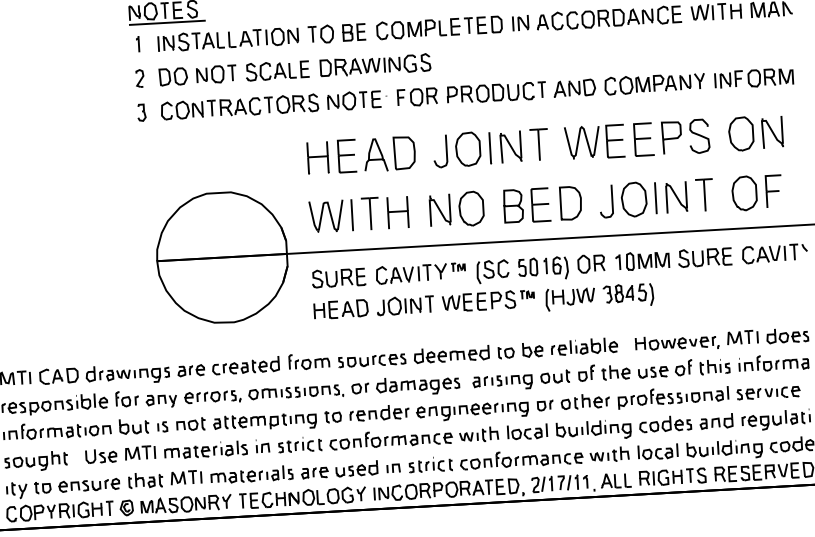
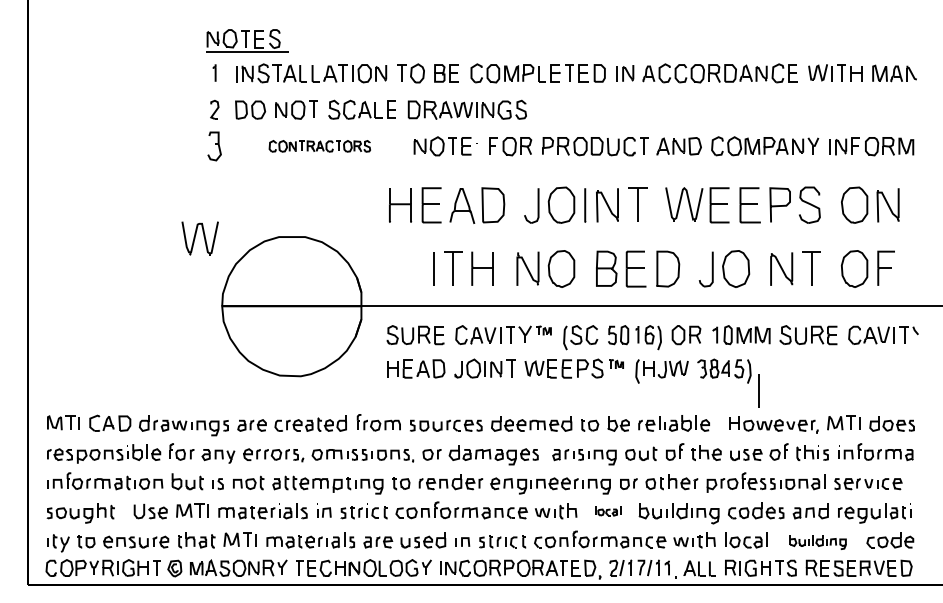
part: (239, 107) -> (319, 146), size x0.6
part: (141, 112) -> (214, 146), size x1.6
line: (654, 198) -> (758, 390), moved
part: (326, 216) -> (199, 238), moved
part: (526, 432) -> (607, 511), size x0.6
part: (724, 450) -> (817, 542), size x0.7

